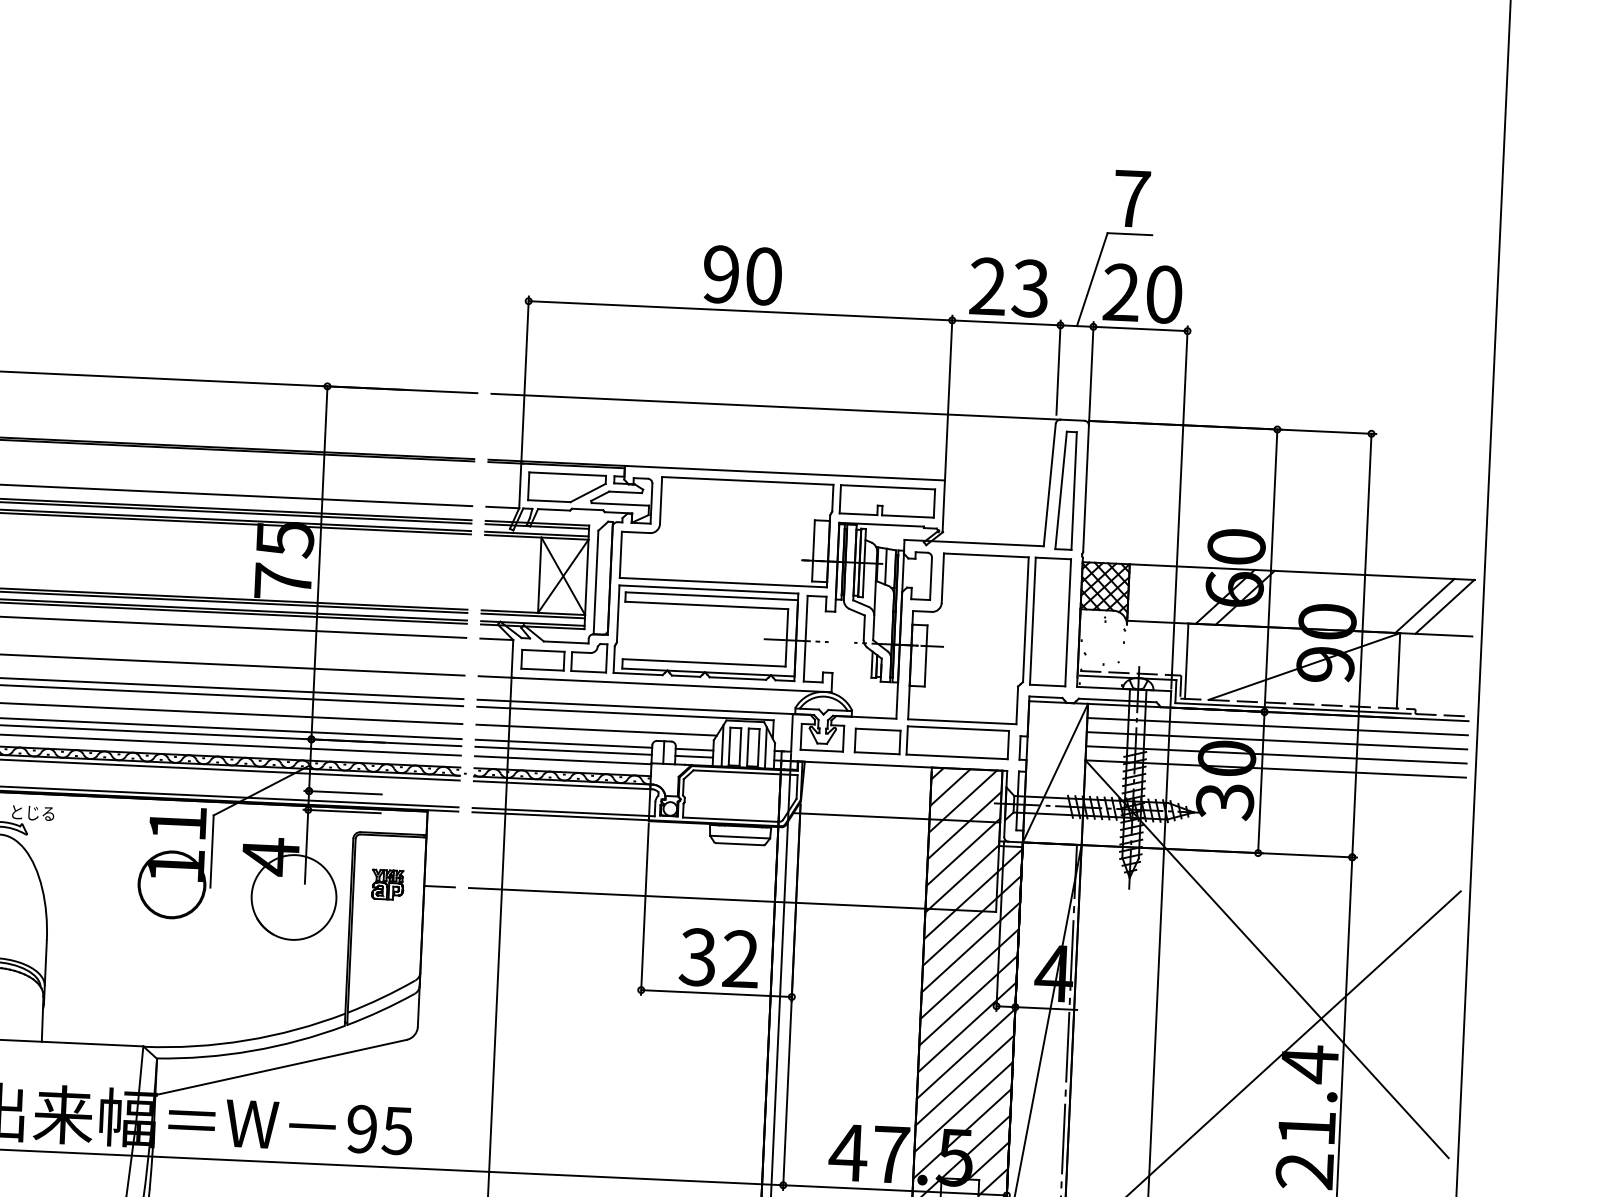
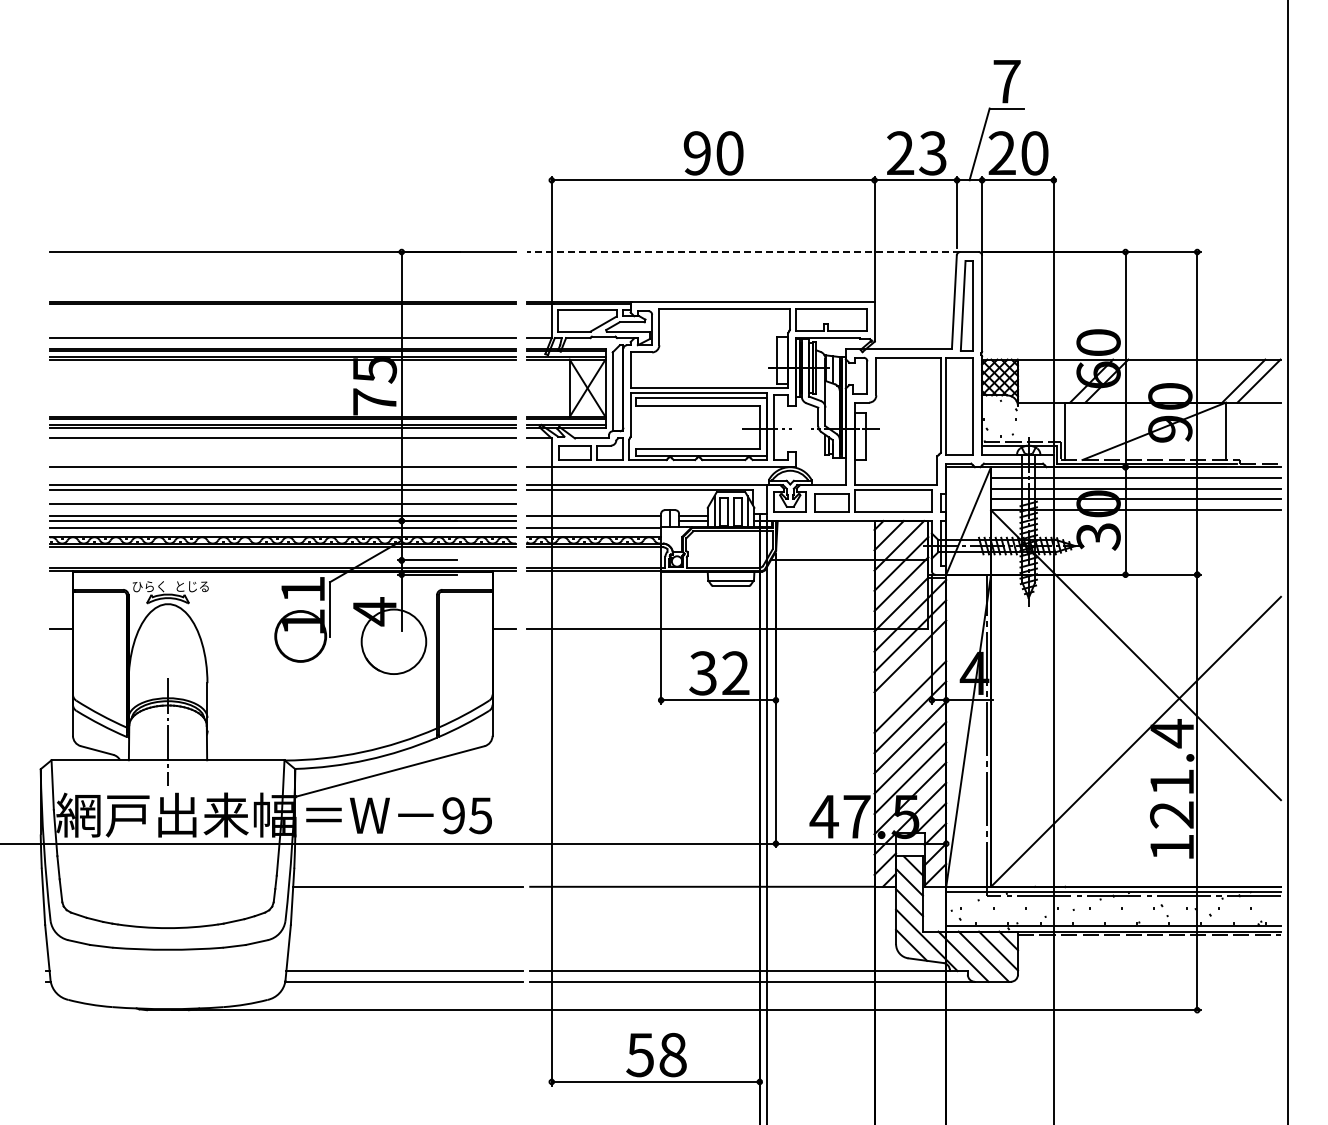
line: (775, 407) -> (743, 252), solid -> dashed
line: (595, 730) -> (617, 504), removed
line: (563, 750) -> (593, 520), removed
part: (387, 884) -> (464, 628), removed
line: (969, 973) -> (910, 676), removed

